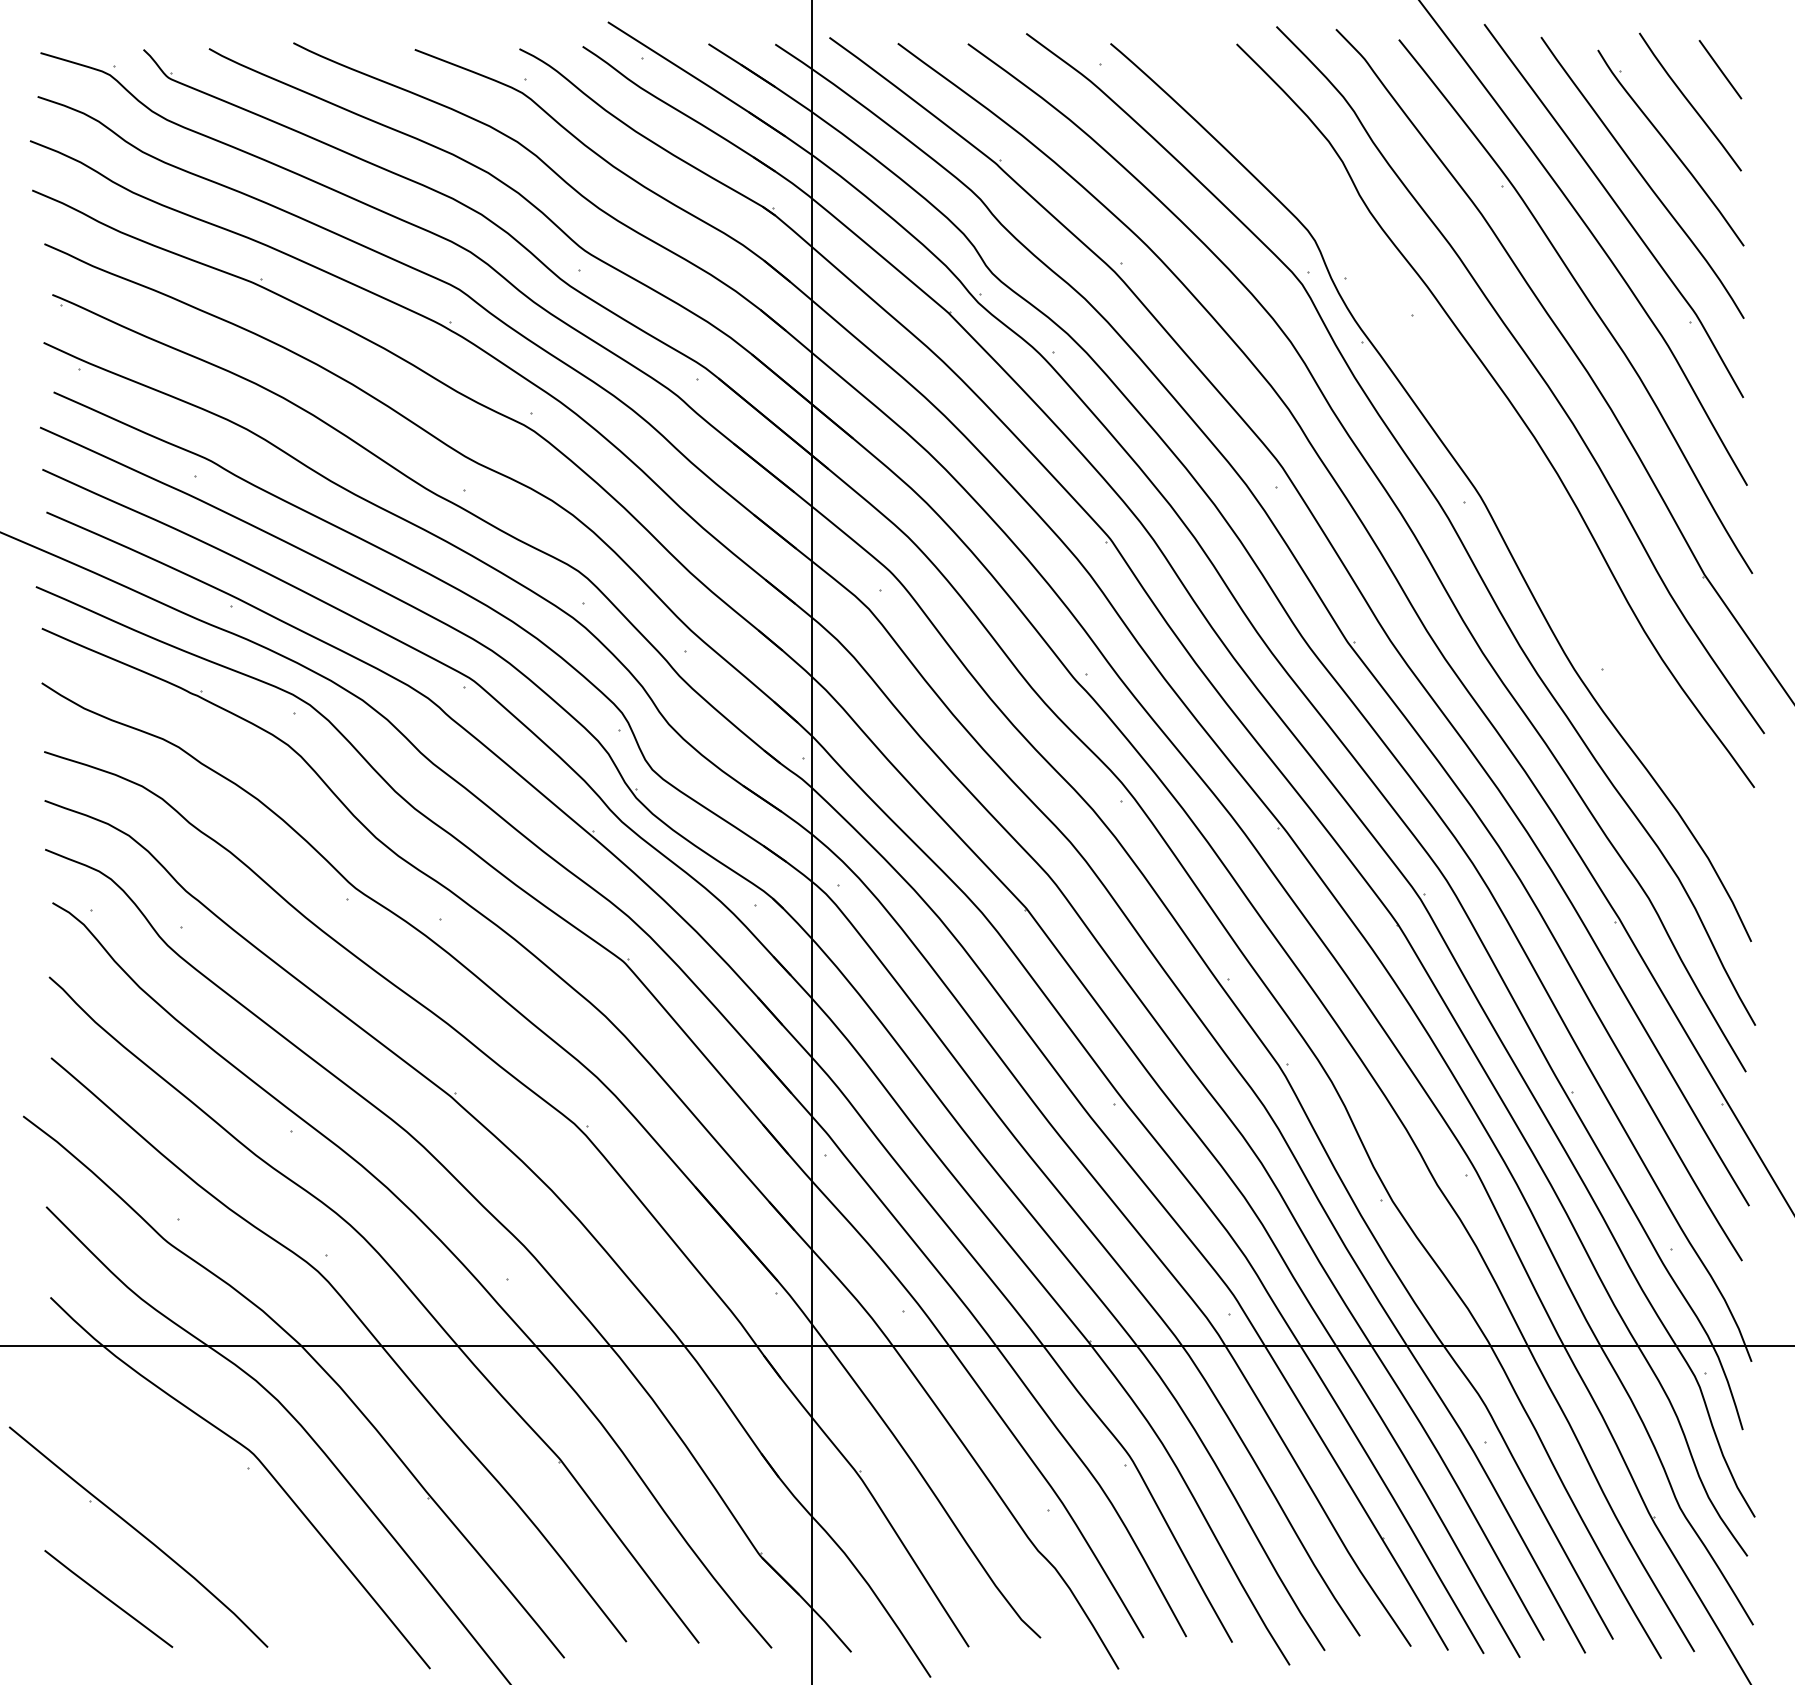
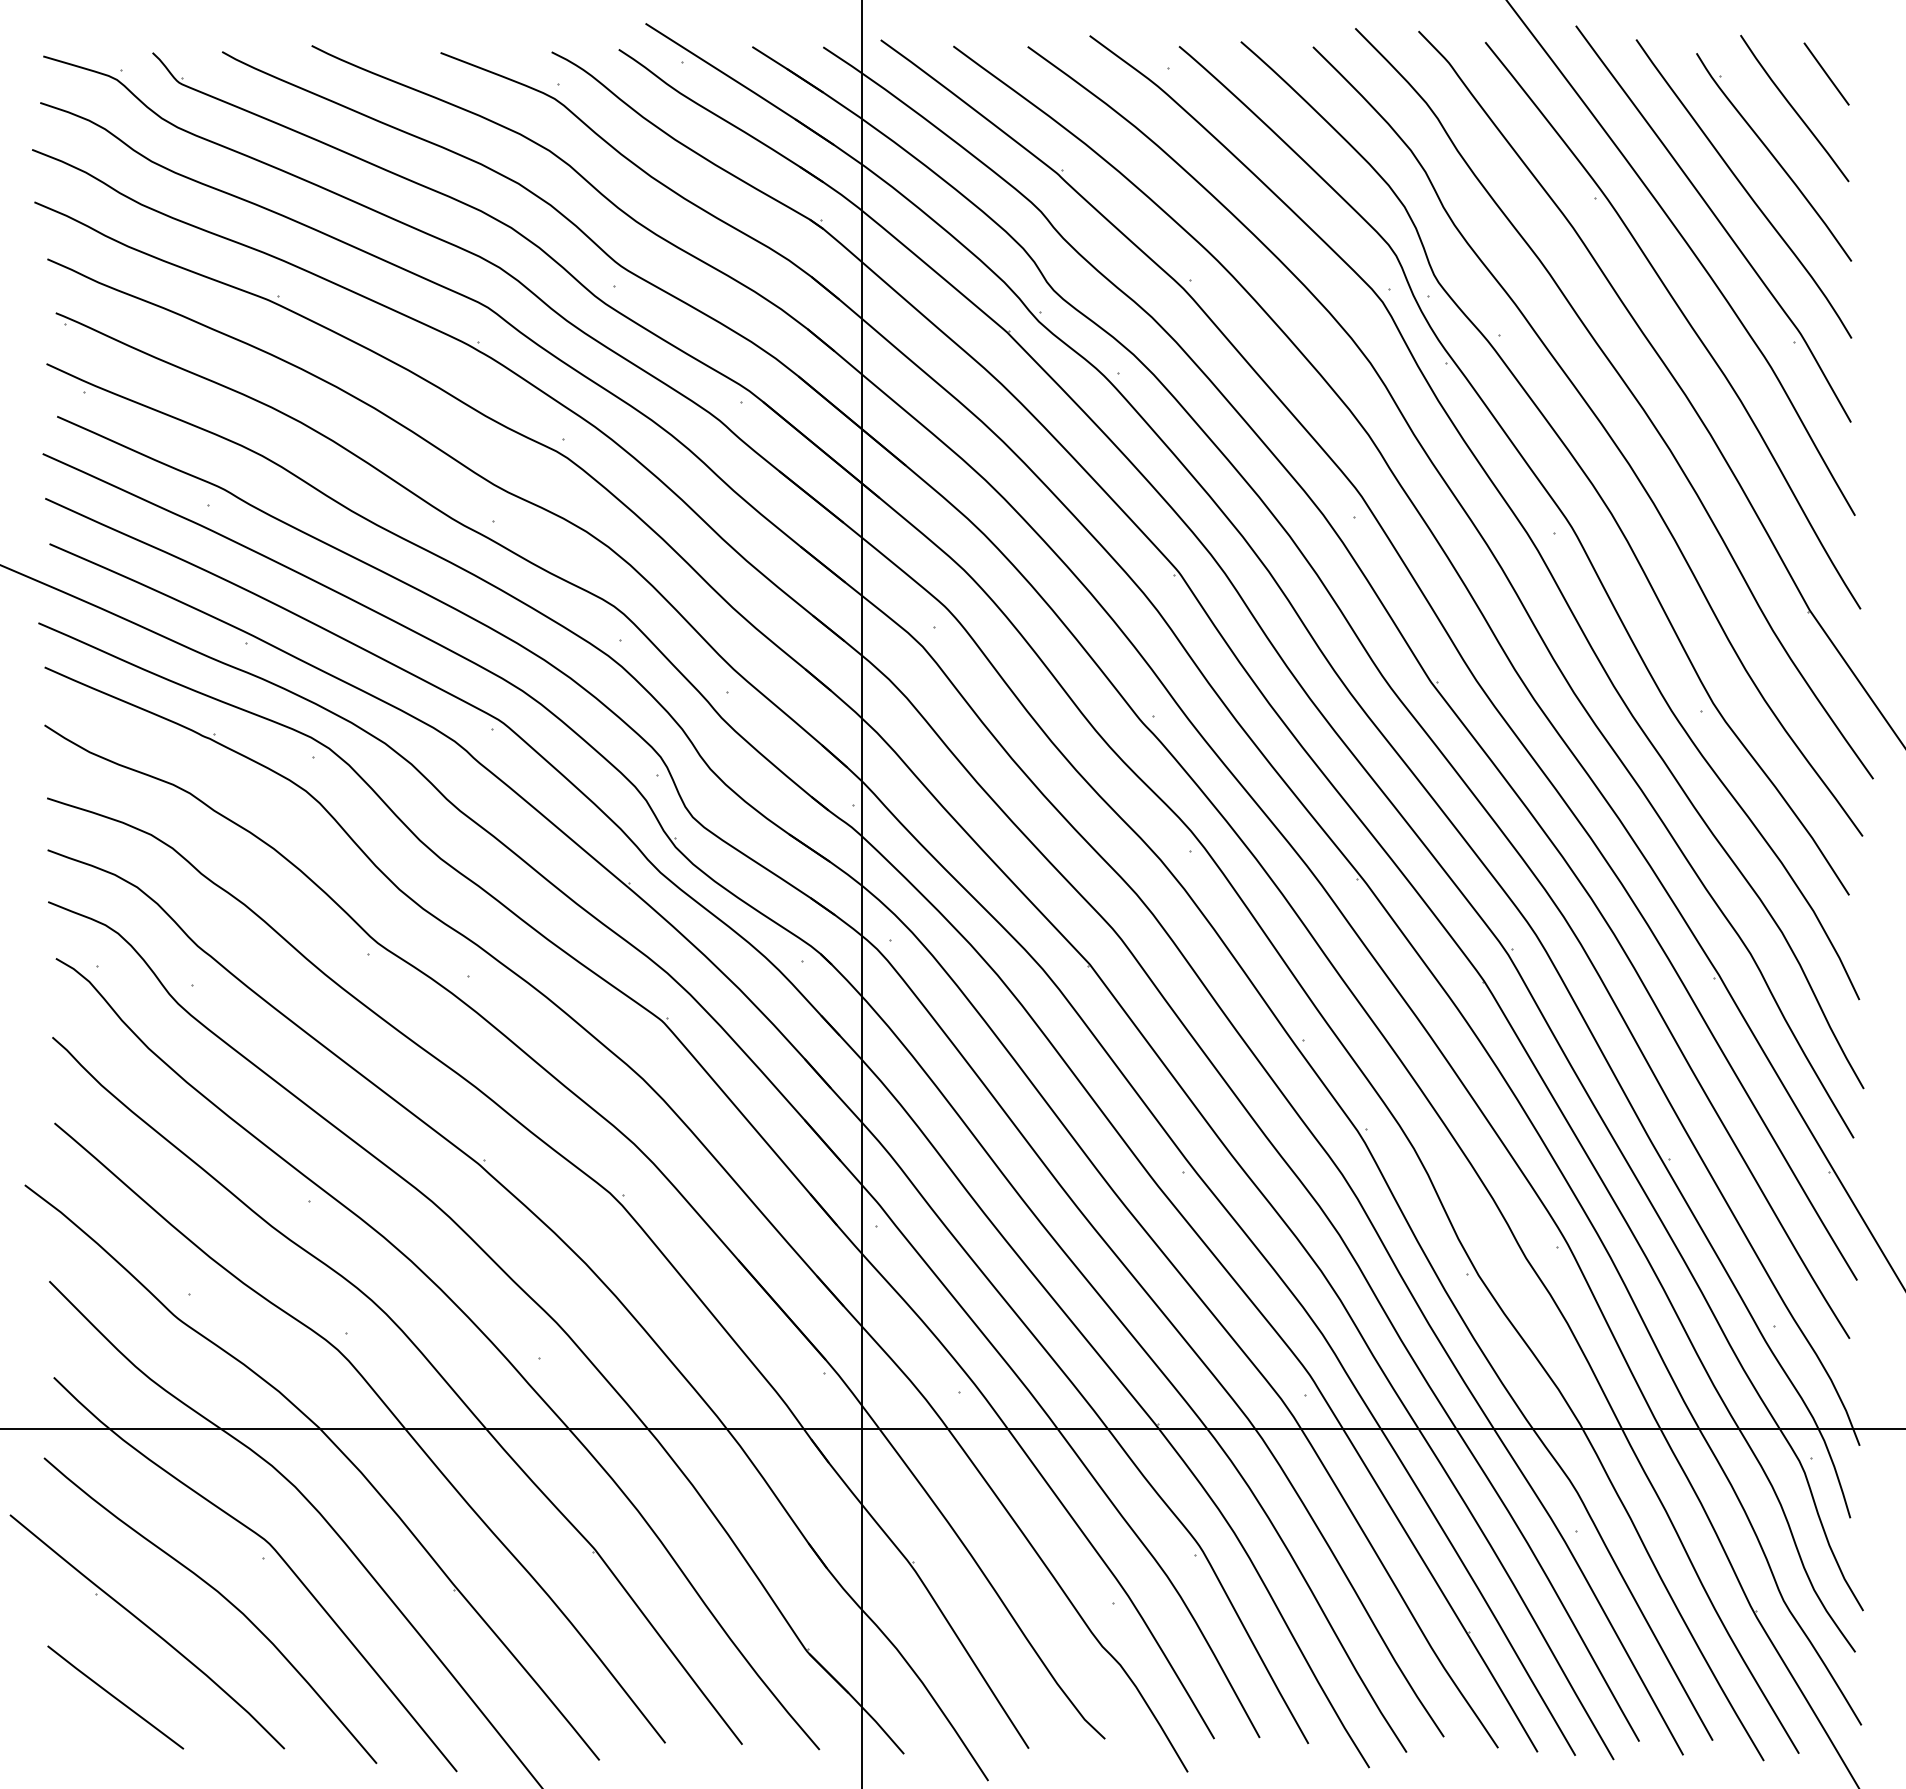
curve: (1477, 426) -> (1568, 452), added
curve: (209, 1504) -> (222, 1597), added

